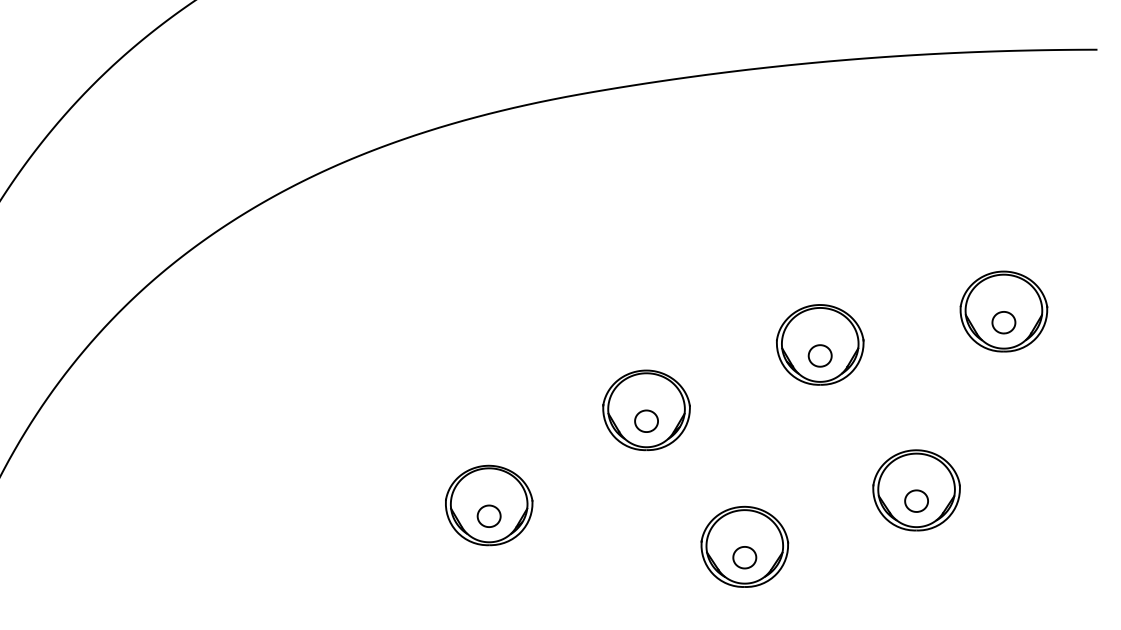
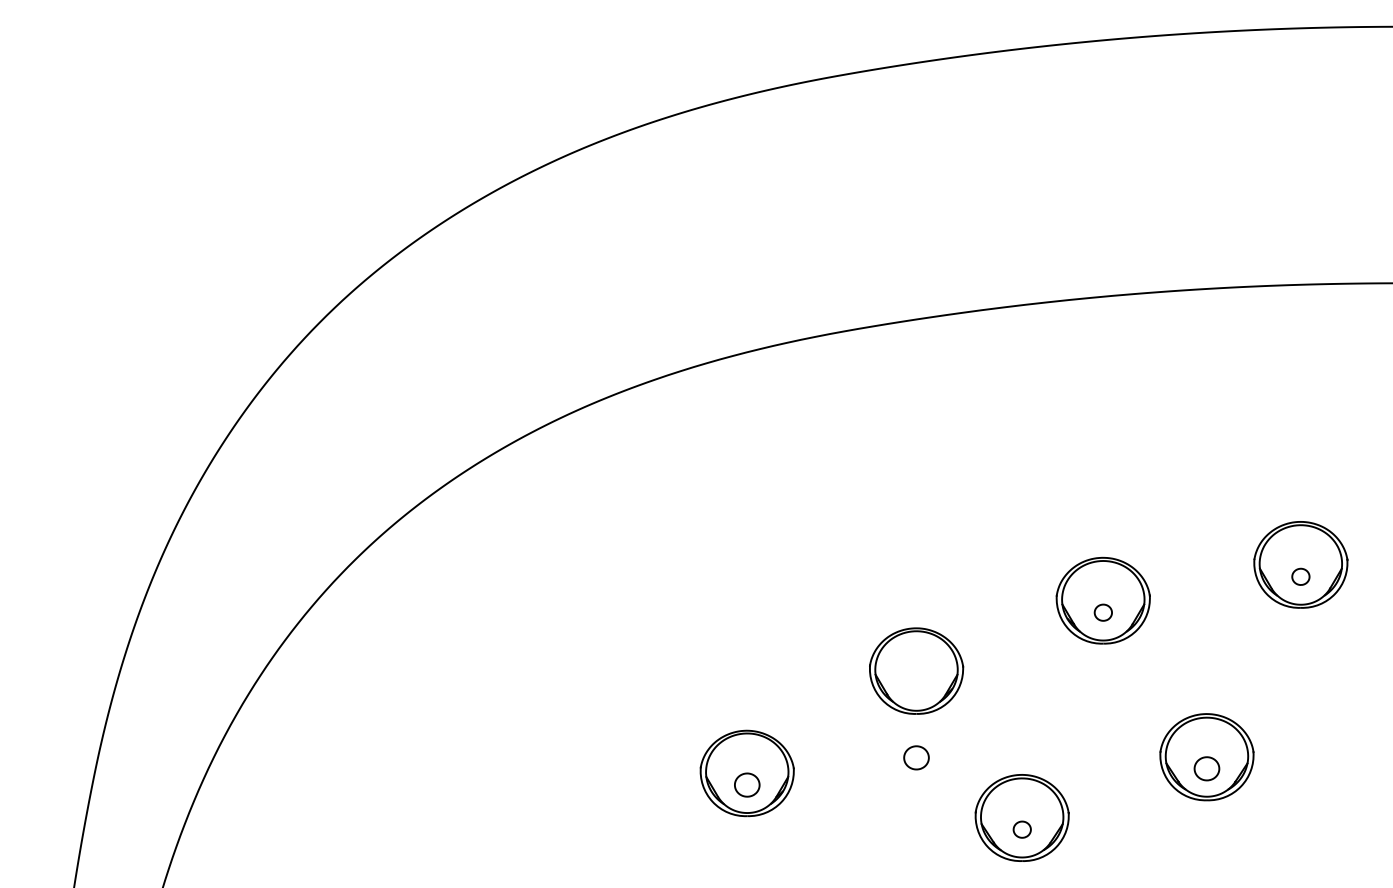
part: (1003, 322) -> (1300, 576), size x0.7
part: (820, 355) -> (1103, 612), size x0.7
part: (646, 420) -> (916, 757), moved
part: (745, 557) -> (1022, 829), size x0.7

